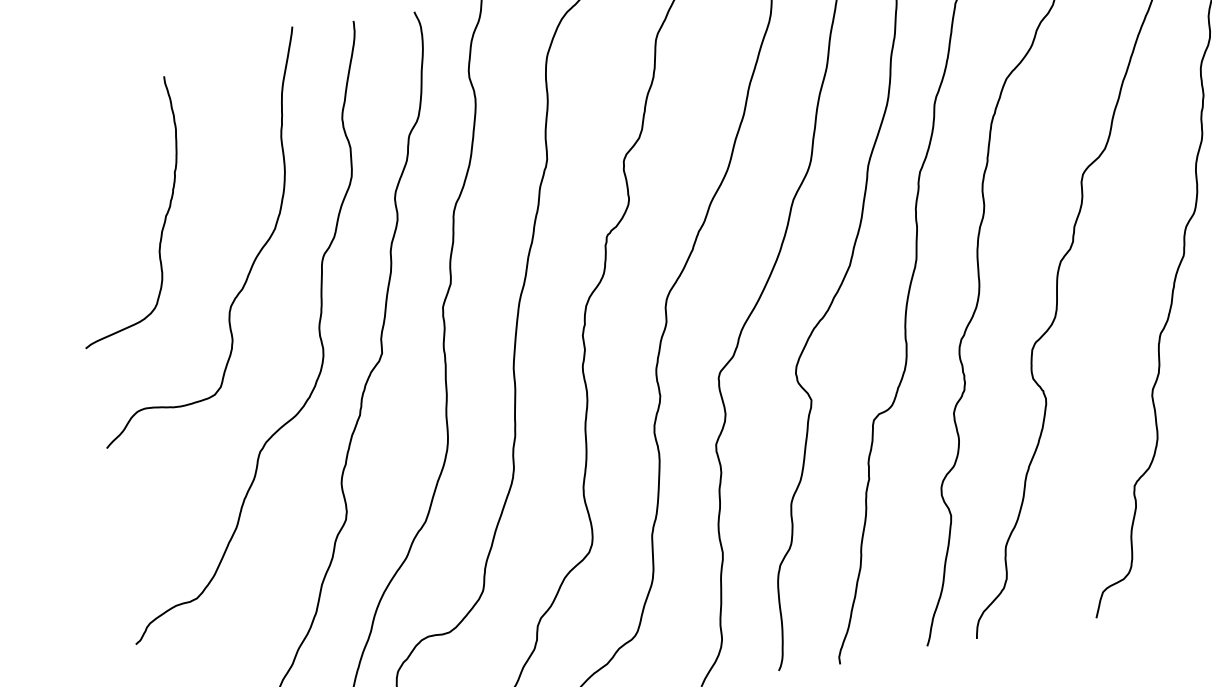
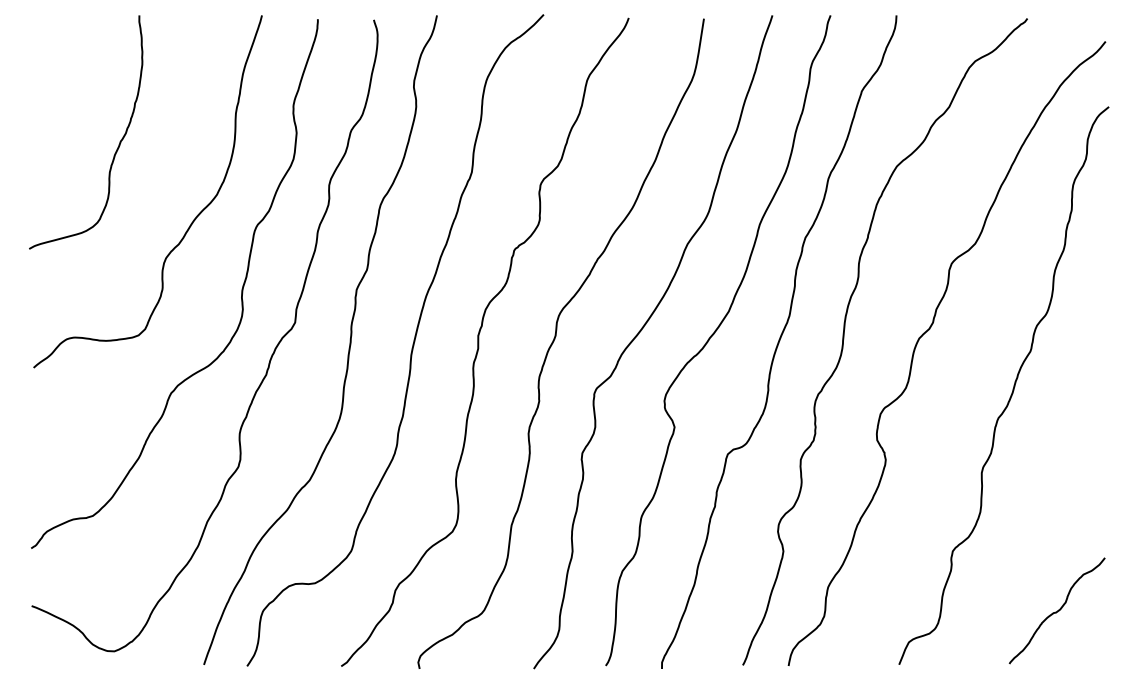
curve: (164, 219) -> (118, 144), moved

